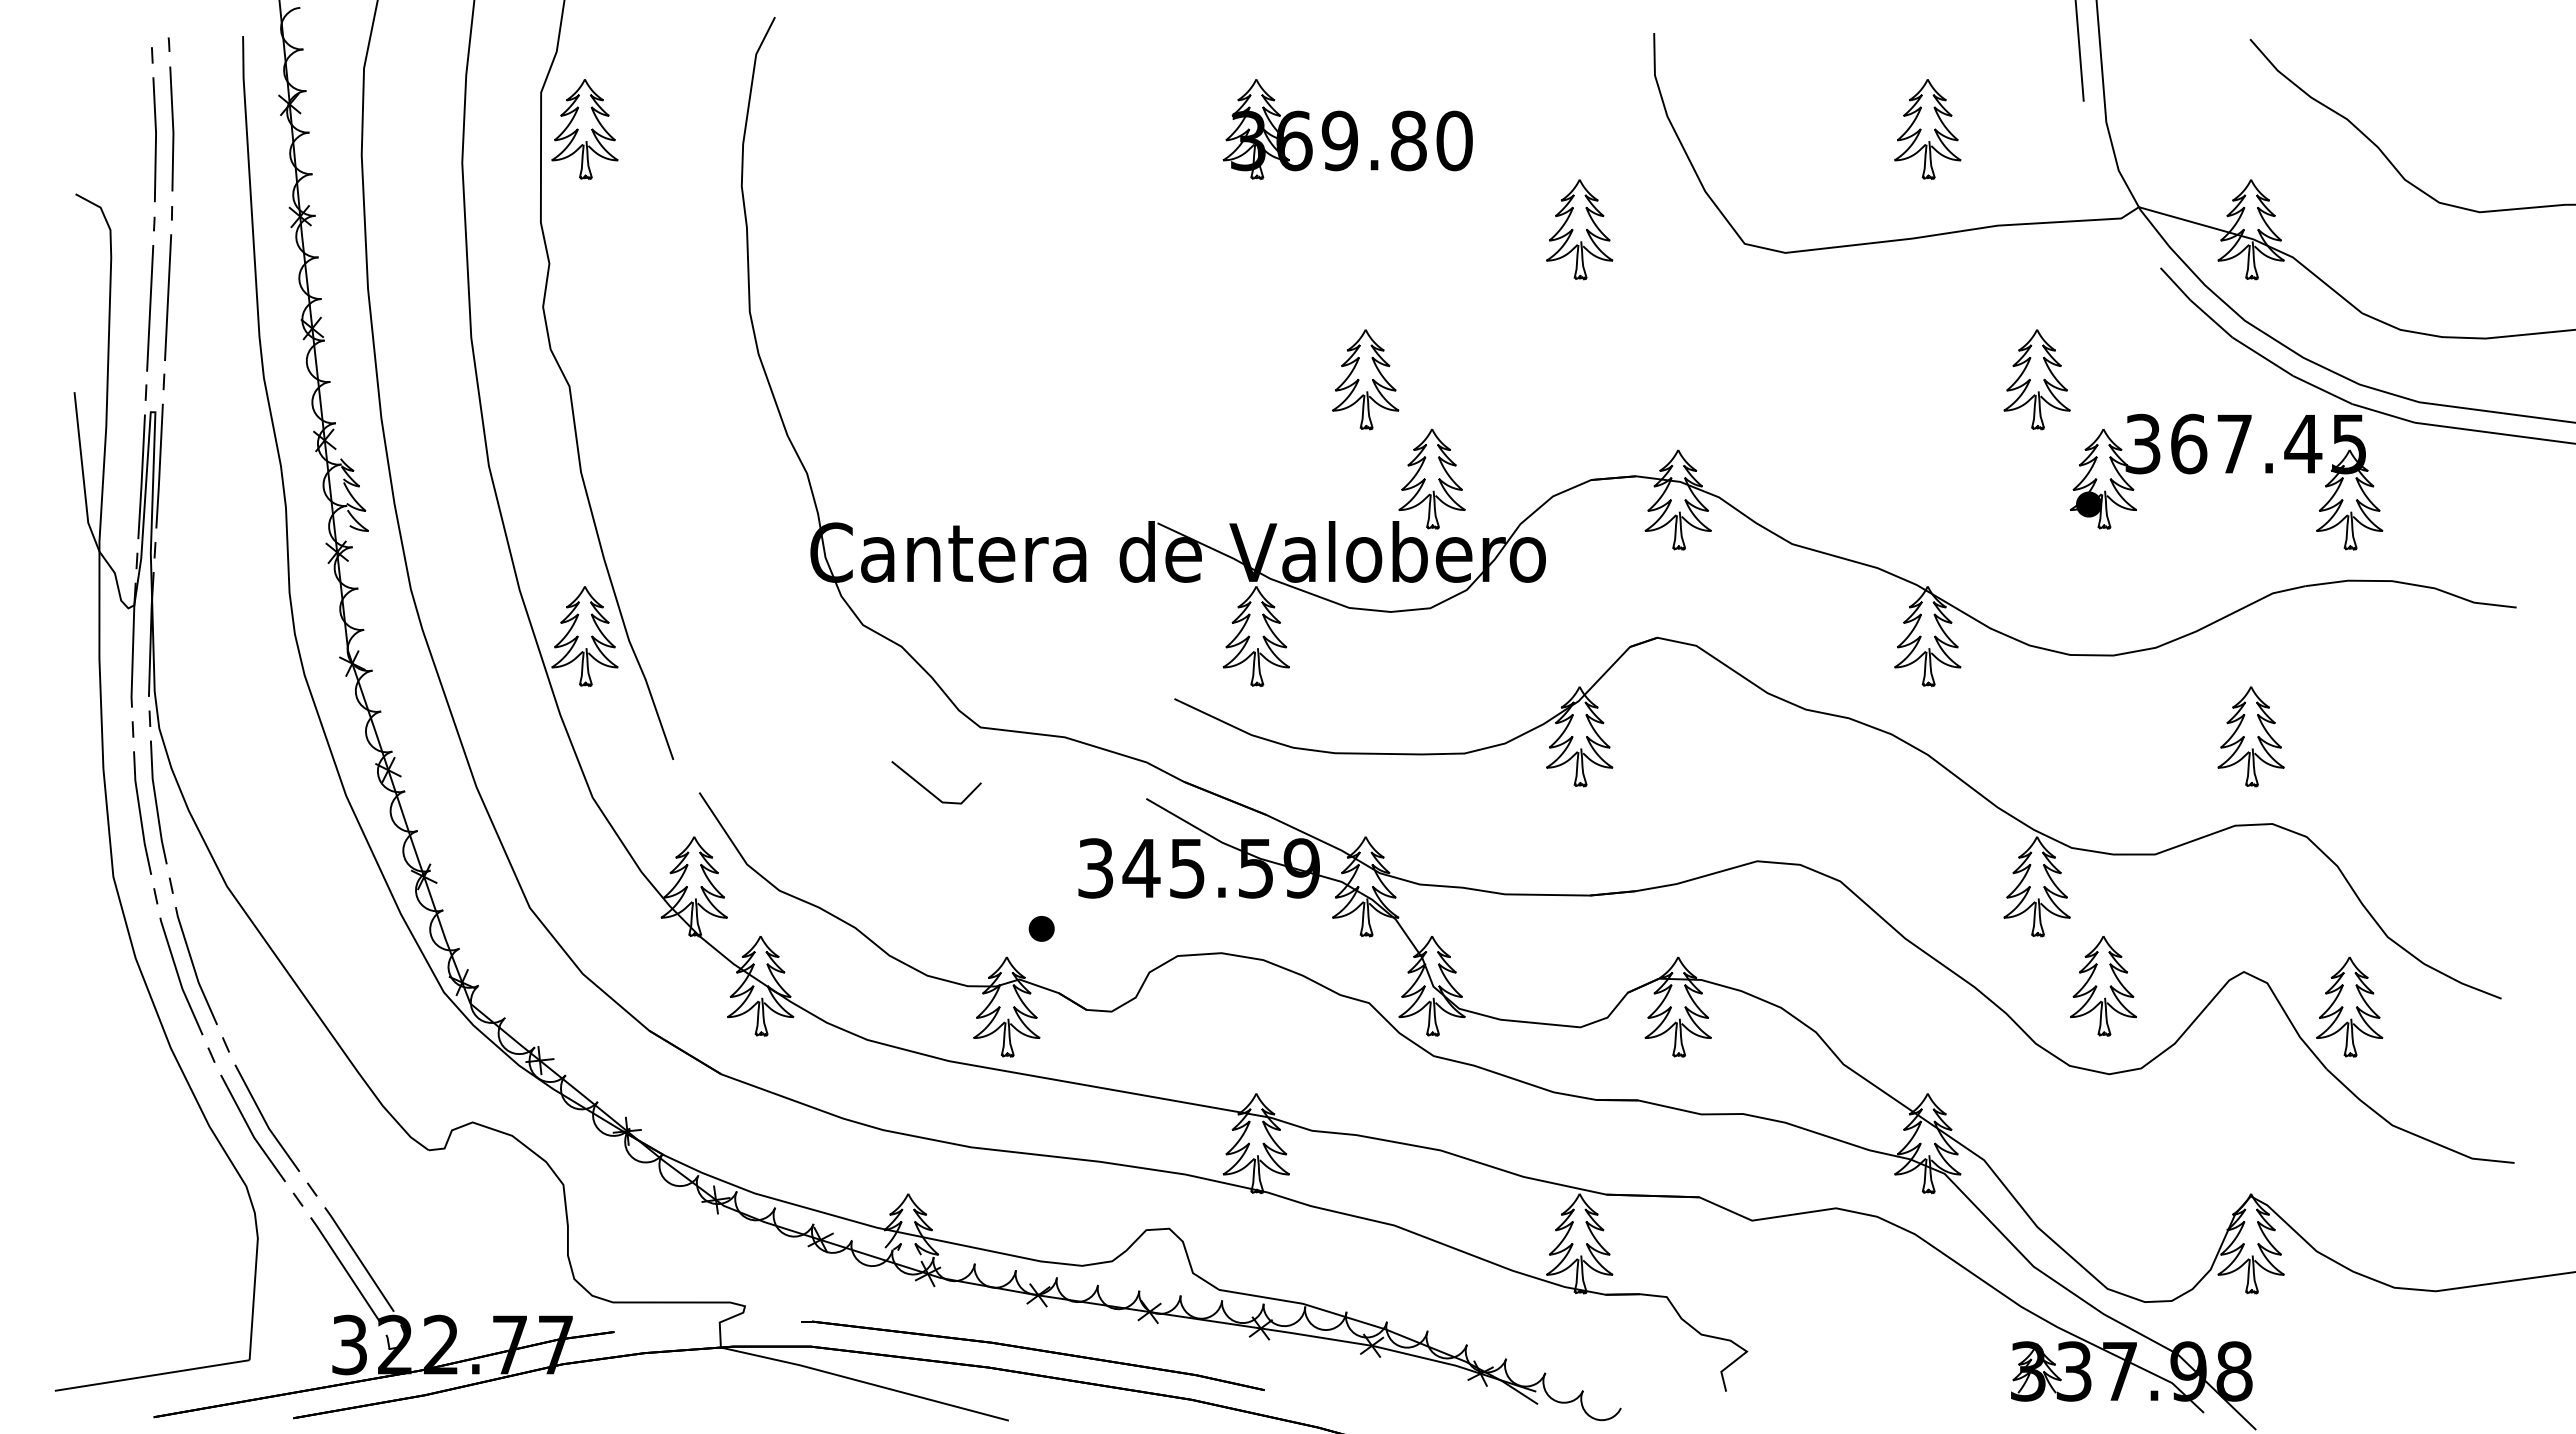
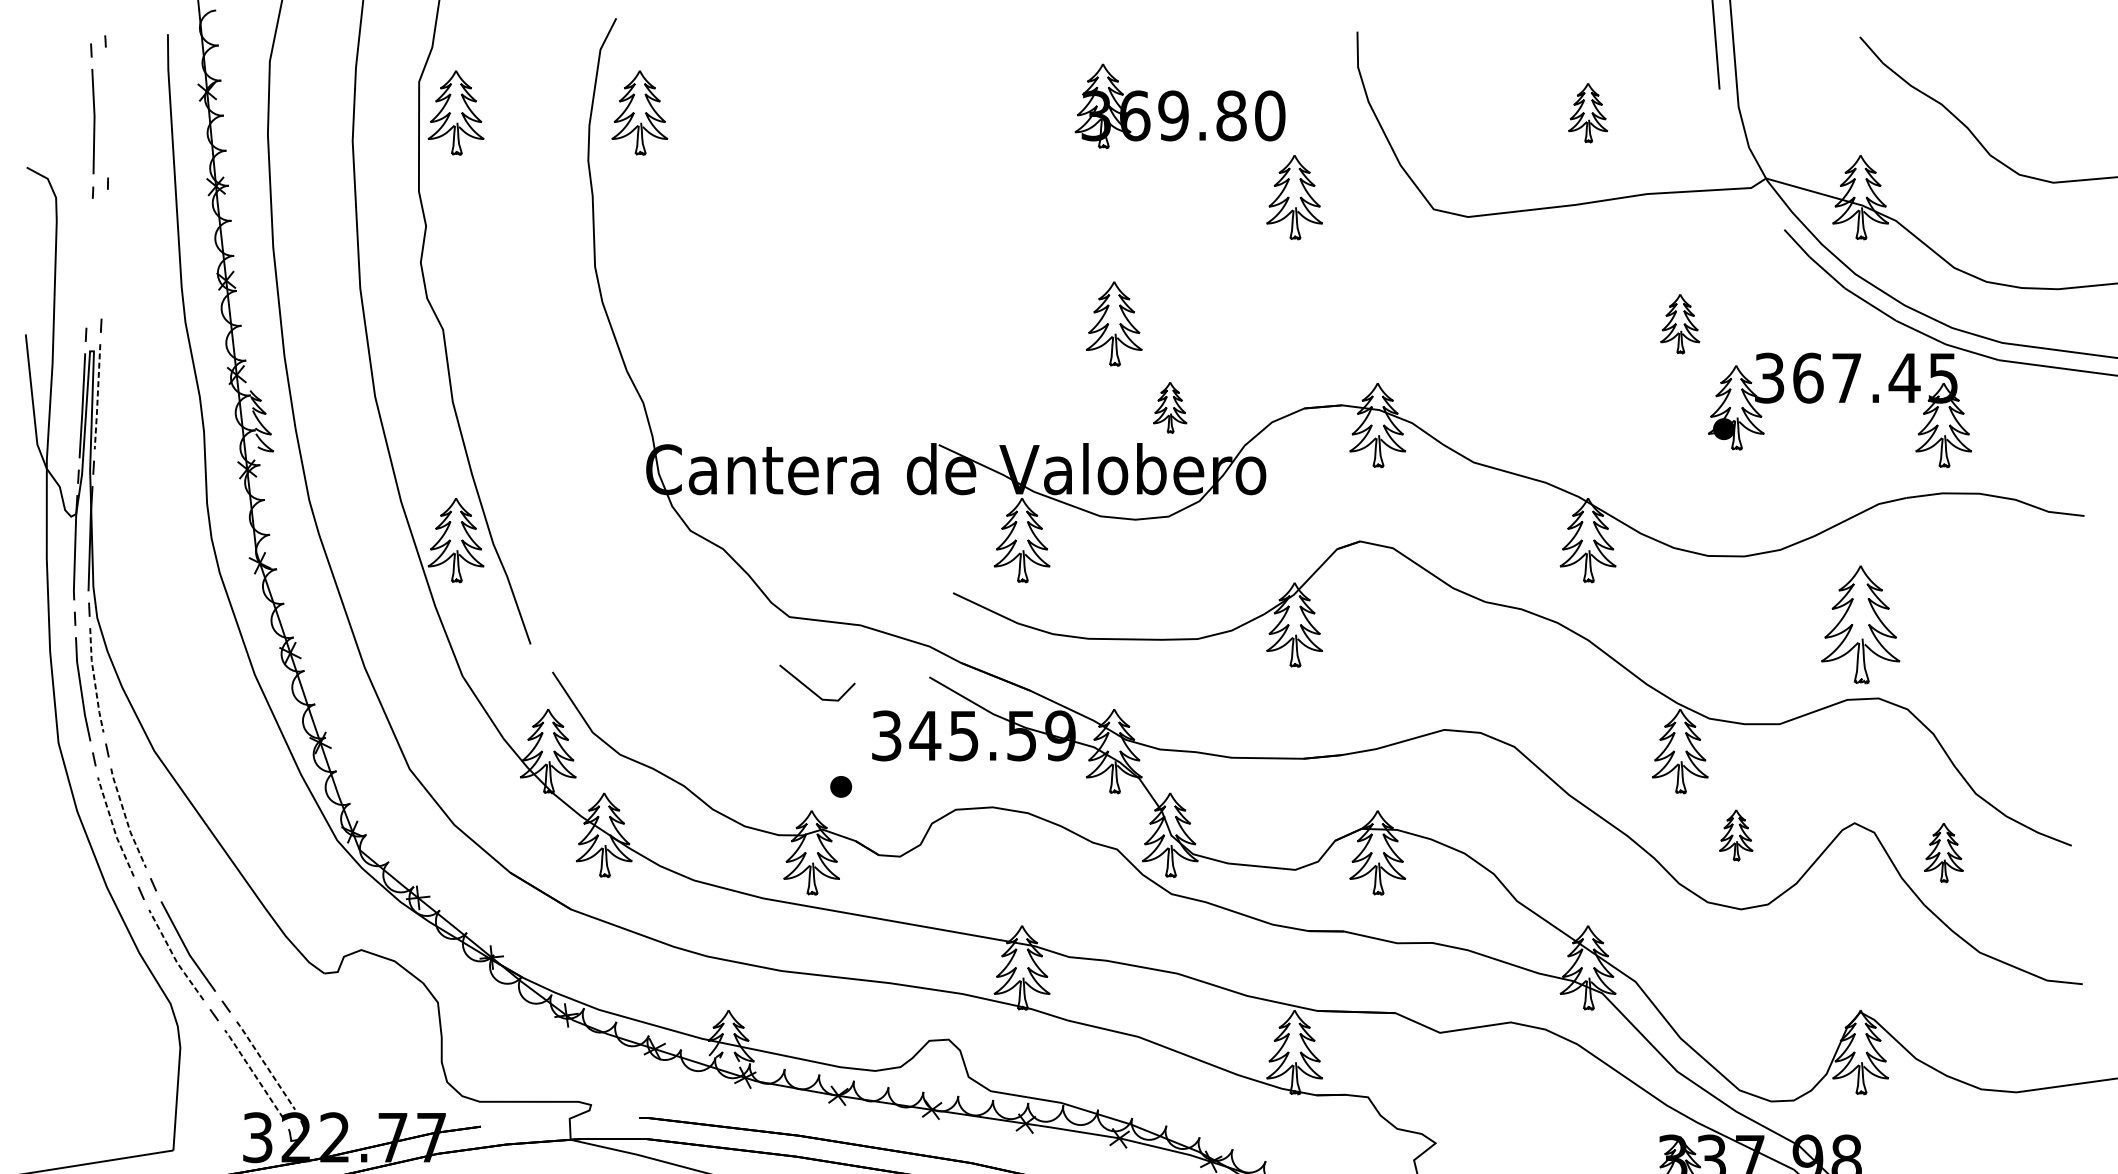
line: (172, 128) -> (108, 112), removed
part: (802, 129) -> (639, 112), added
part: (1347, 129) -> (1179, 106), moved
part: (1927, 129) -> (1587, 112), size x0.7
line: (168, 297) -> (105, 254), removed
line: (150, 307) -> (89, 263), removed
part: (2036, 379) -> (1679, 323), size x0.7
line: (159, 466) -> (97, 397), solid -> dashed
part: (1431, 478) -> (1169, 407), size x0.6
part: (2250, 736) -> (1860, 624), size x1.4
line: (928, 789) -> (810, 688), moved
line: (156, 802) -> (94, 680), solid -> dashed
line: (193, 967) -> (126, 819), solid -> dashed
line: (178, 976) -> (113, 827), solid -> dashed
part: (2103, 986) -> (1736, 835), size x0.6
part: (2349, 1006) -> (1943, 852), size x0.7
line: (250, 1130) -> (174, 956), solid -> dashed
line: (359, 1259) -> (266, 1065), solid -> dashed
line: (344, 1268) -> (253, 1073), solid -> dashed

